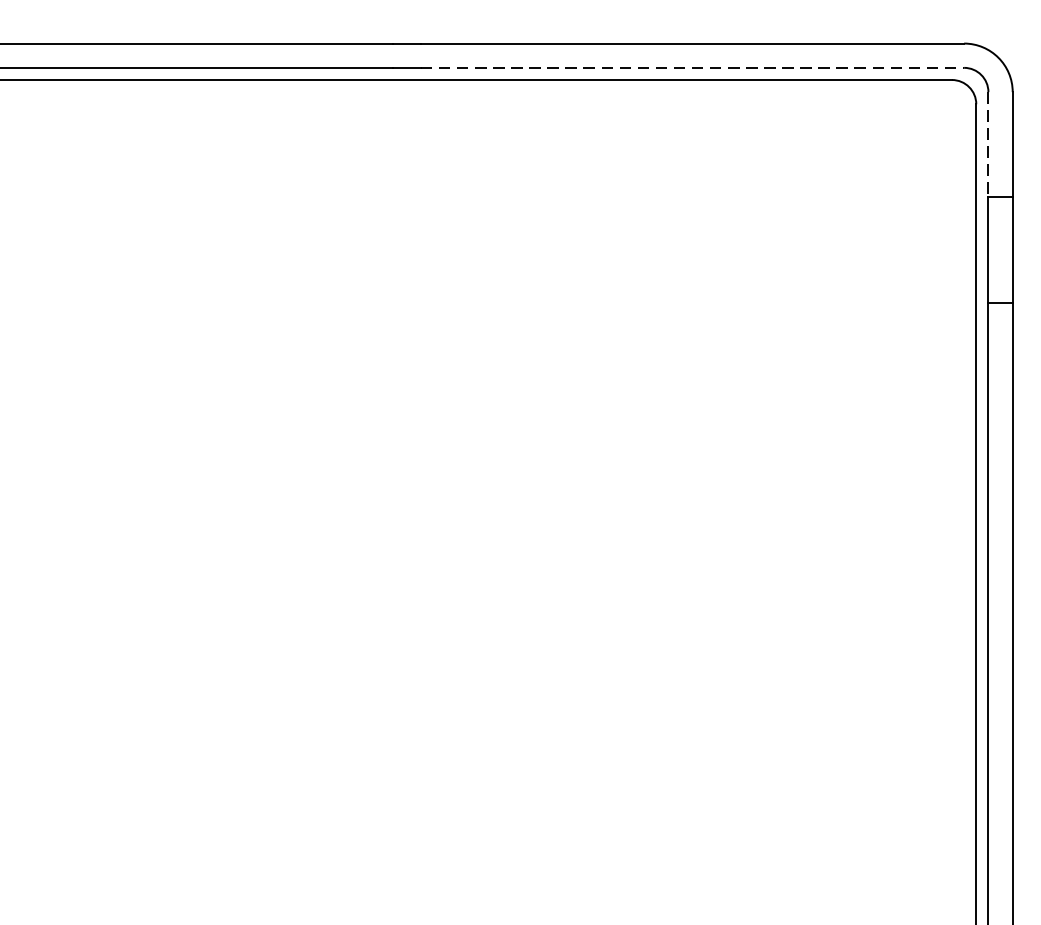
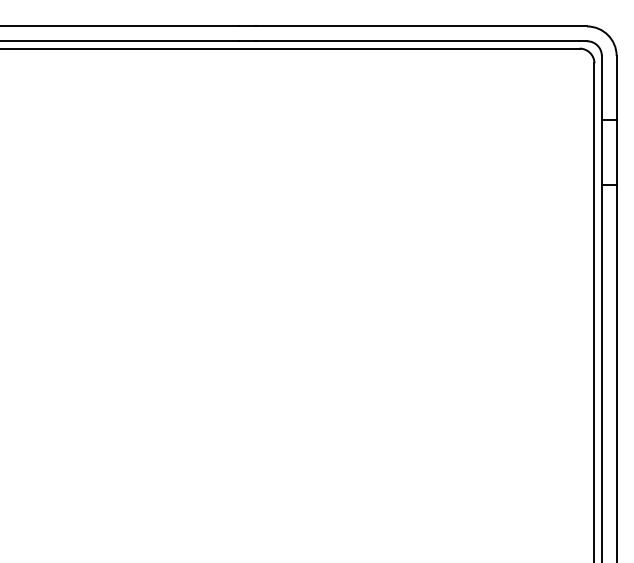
line: (693, 68) -> (422, 41), dashed -> solid
line: (987, 143) -> (601, 87), dashed -> solid

